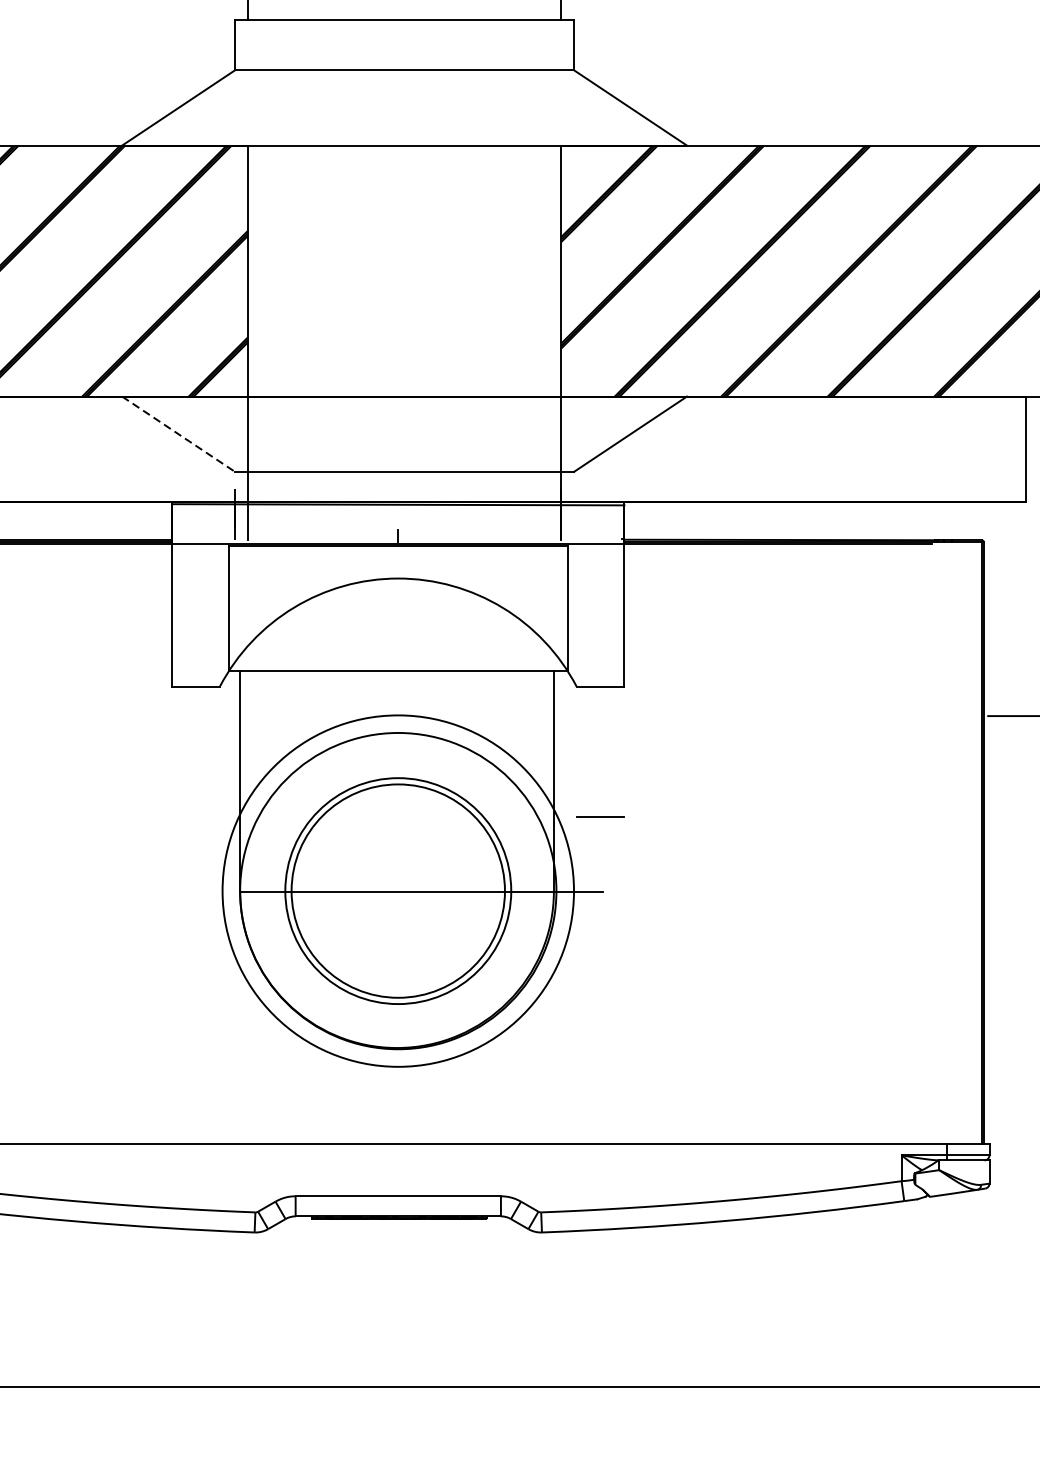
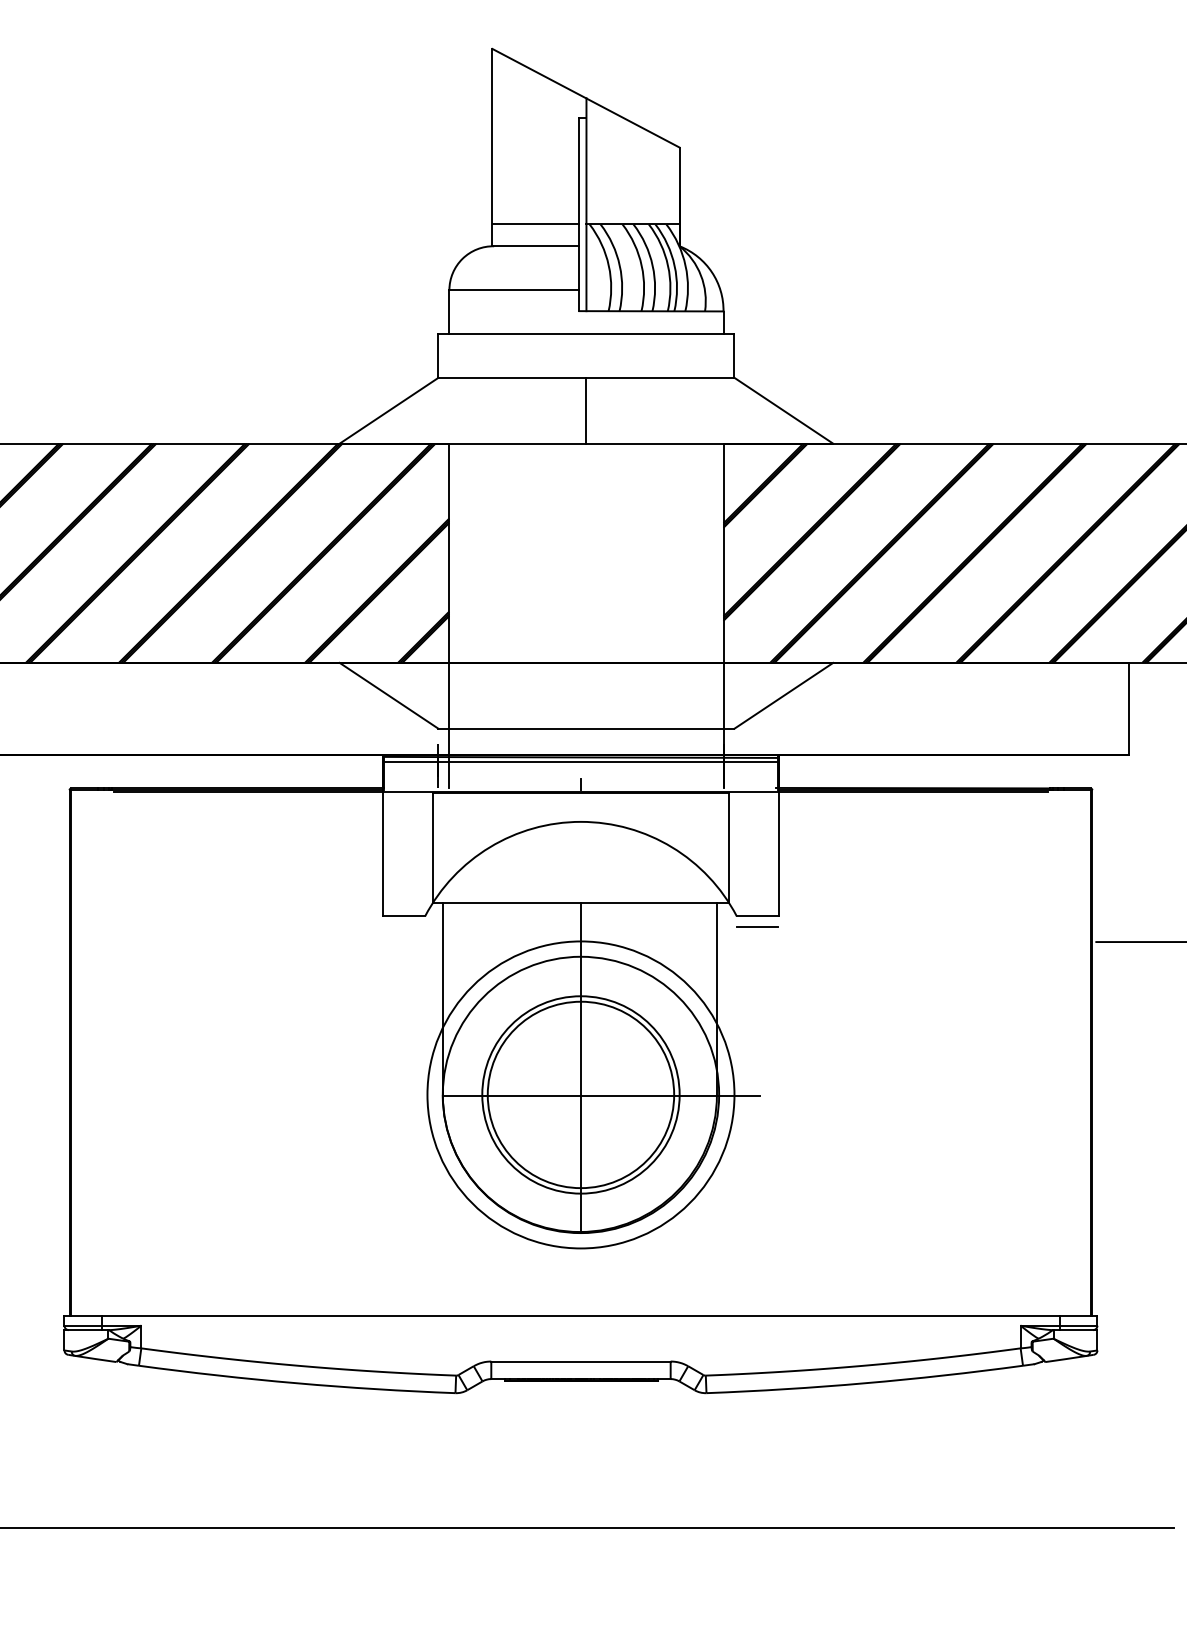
line: (404, 107) -> (586, 410), added
line: (179, 435) -> (389, 696), dashed -> solid
line: (397, 509) -> (580, 761), added
line: (600, 816) -> (757, 926), moved
line: (397, 860) -> (580, 1068), added

